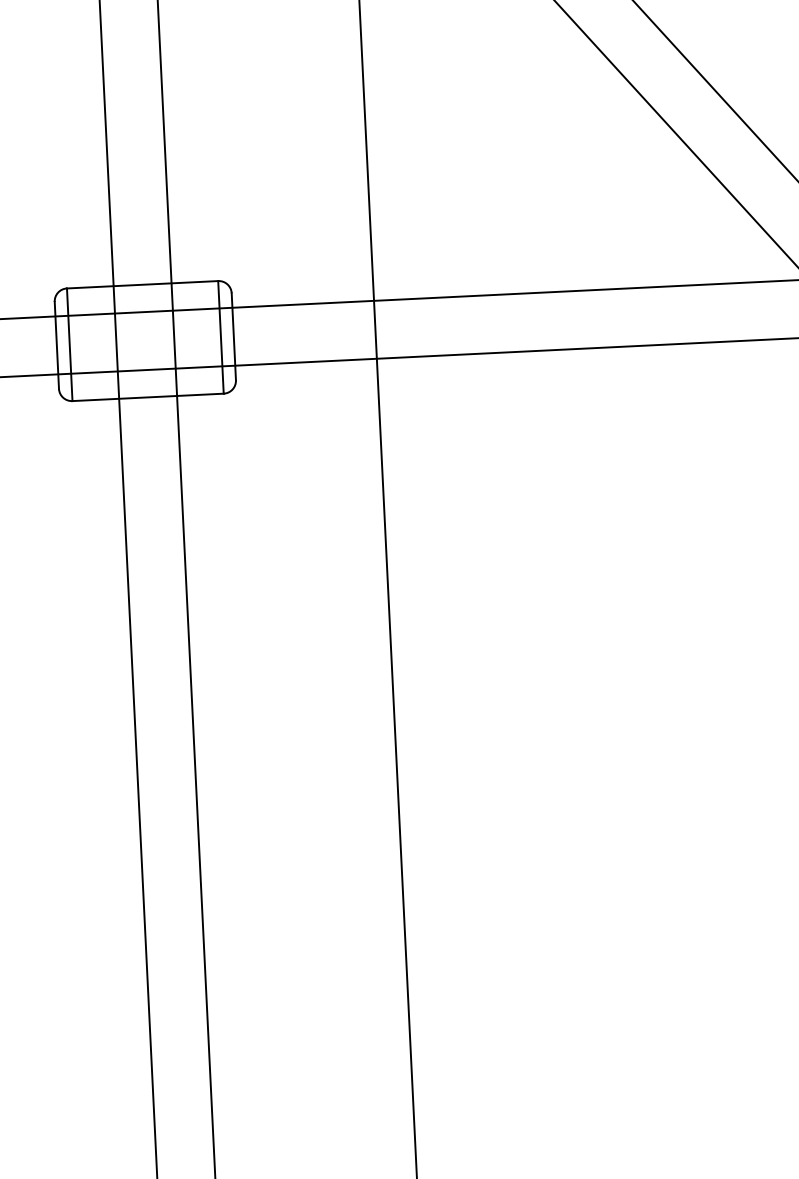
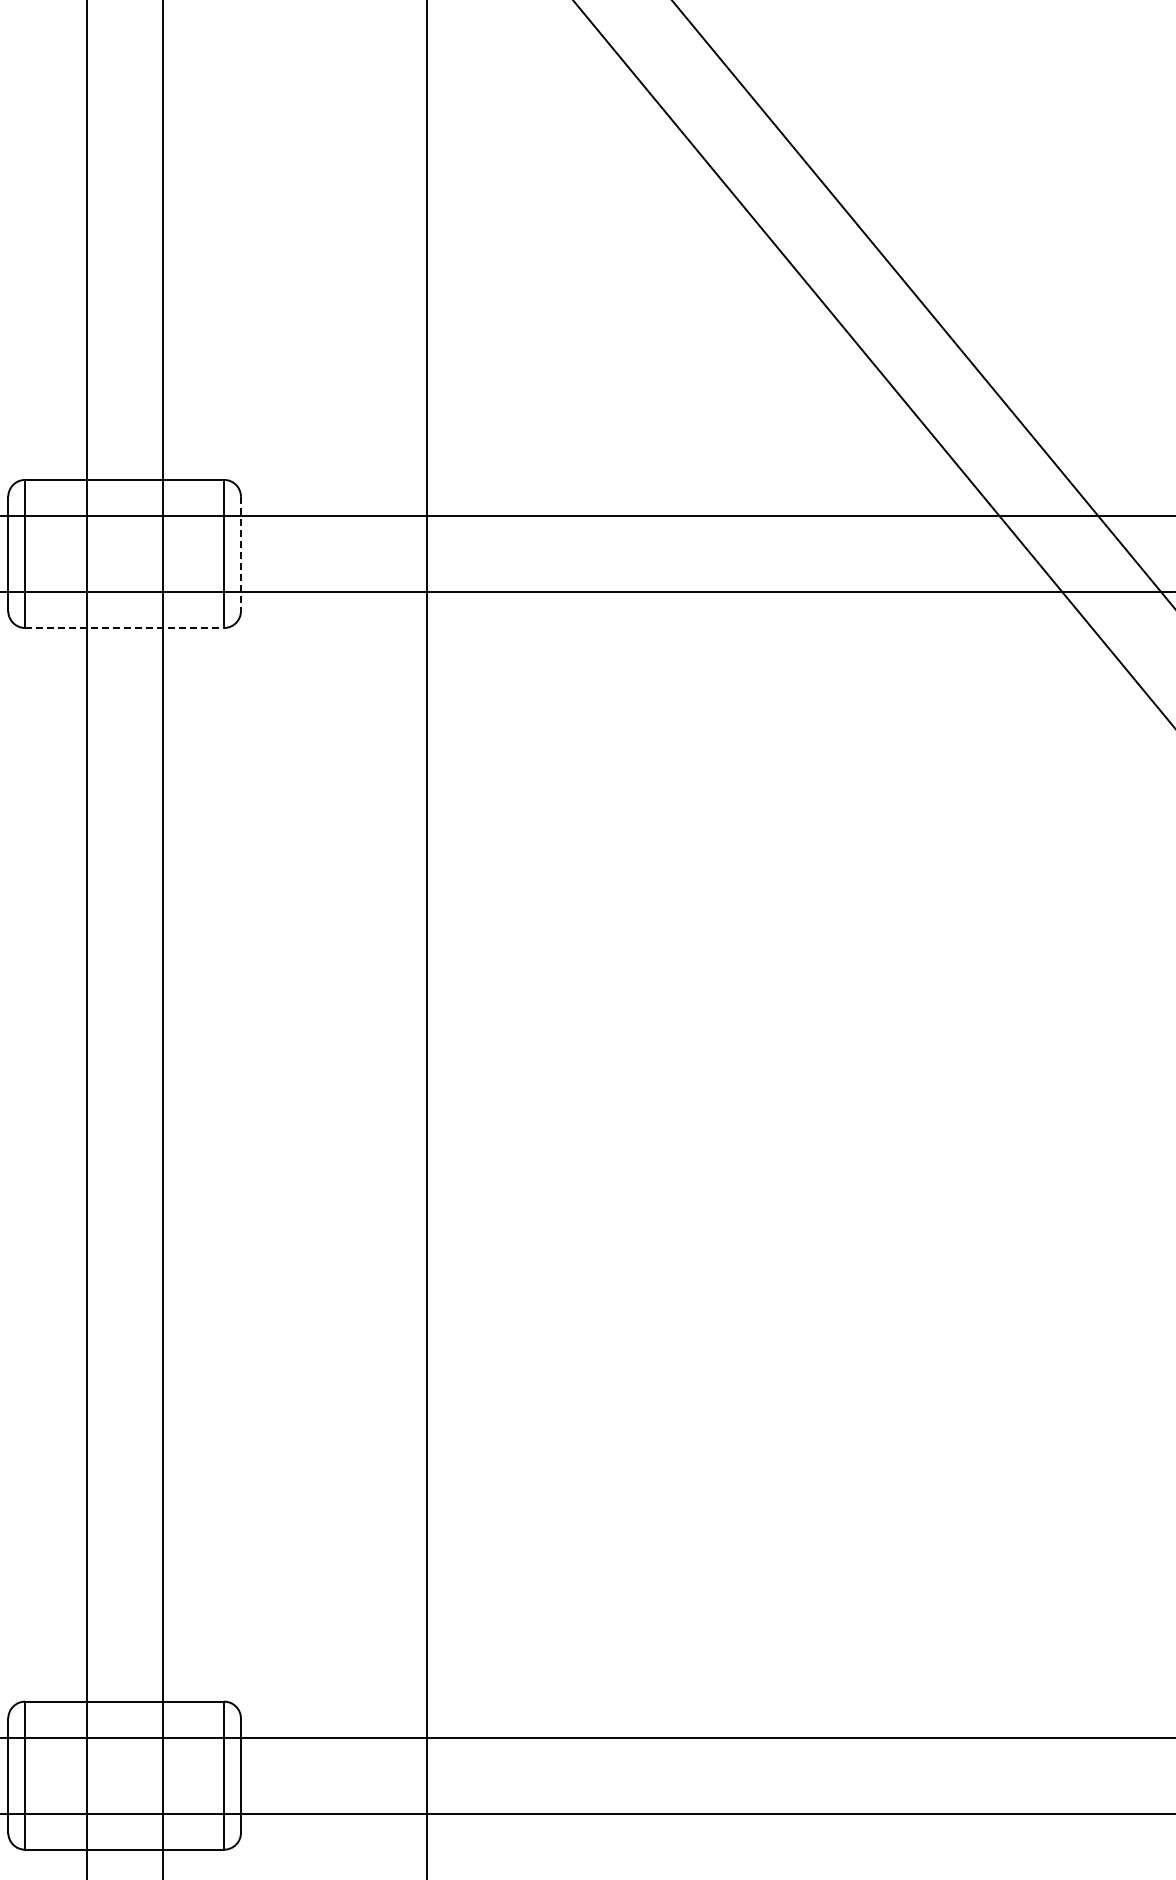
line: (233, 337) -> (240, 554), solid -> dashed
line: (148, 397) -> (125, 628), solid -> dashed

